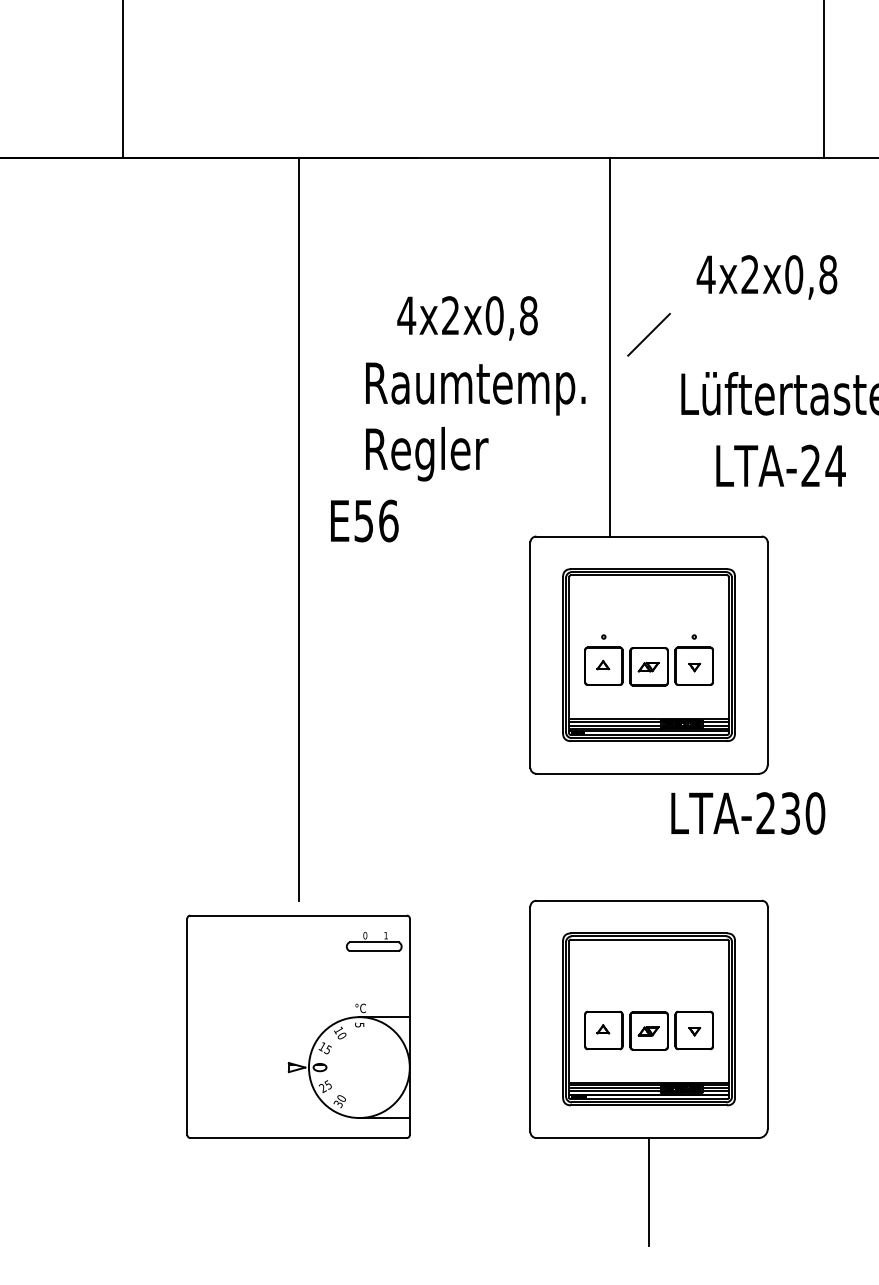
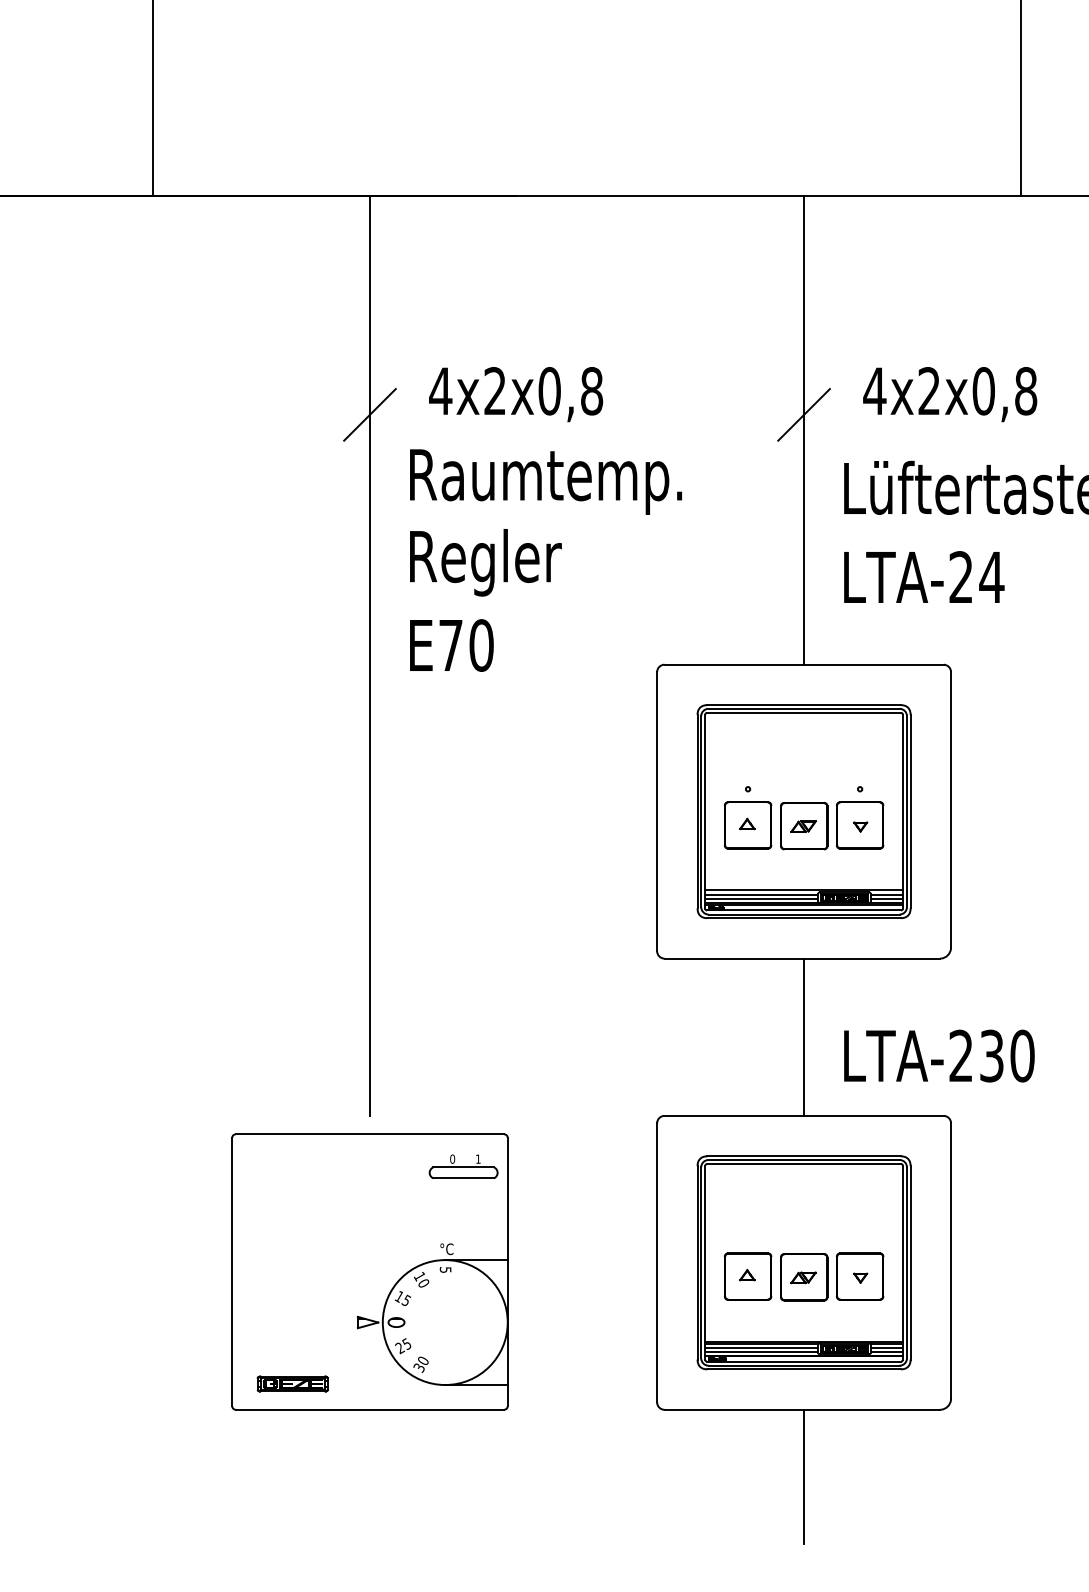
text: (766, 277) -> (949, 394), moved
text: (467, 318) -> (516, 394), moved
line: (298, 334) -> (369, 414), added
line: (610, 347) -> (804, 430), moved
text: (475, 421) -> (545, 522), moved
text: (780, 465) -> (923, 576), moved
text: (376, 520) -> (466, 644), E56 -> E70
text: (748, 813) -> (939, 1056), moved
line: (649, 836) -> (804, 1036), added
part: (236, 1117) -> (293, 1384), added

